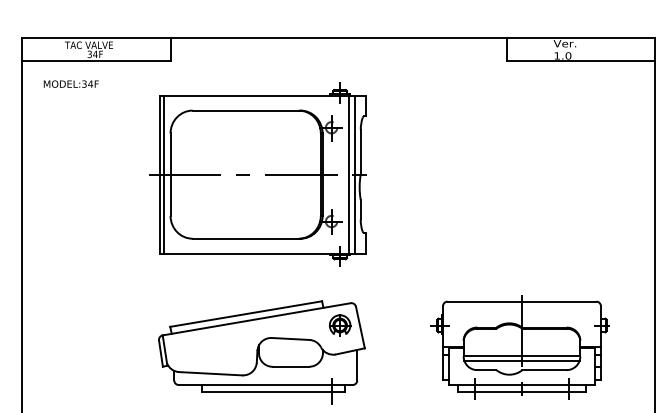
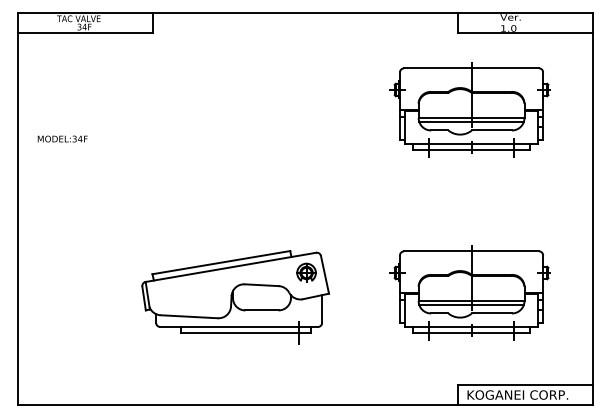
text: (71, 83) -> (62, 138), moved
part: (519, 145) -> (469, 109), added
part: (257, 173) -> (231, 135), removed

